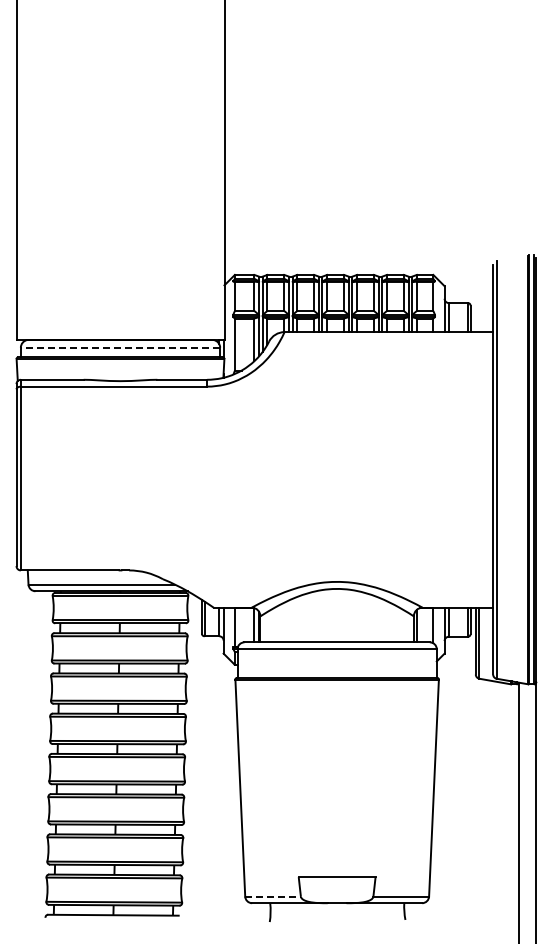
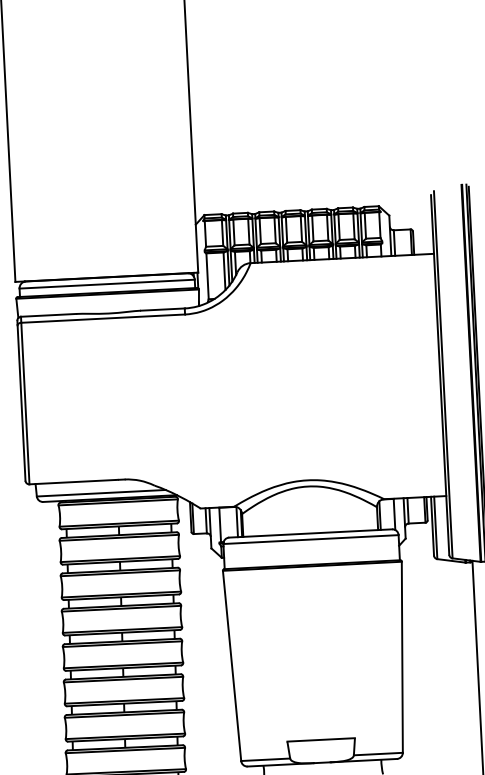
line: (120, 347) -> (107, 283), dashed -> solid
line: (273, 896) -> (266, 759), dashed -> solid

